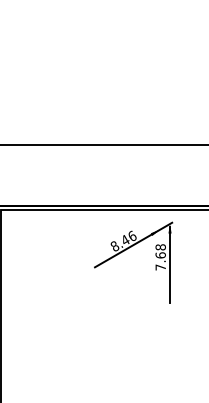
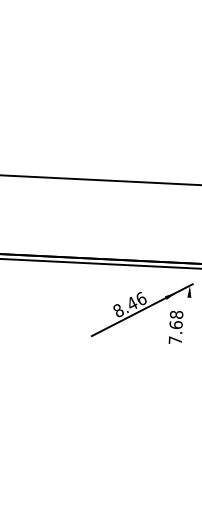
line: (170, 265) -> (187, 338), removed

